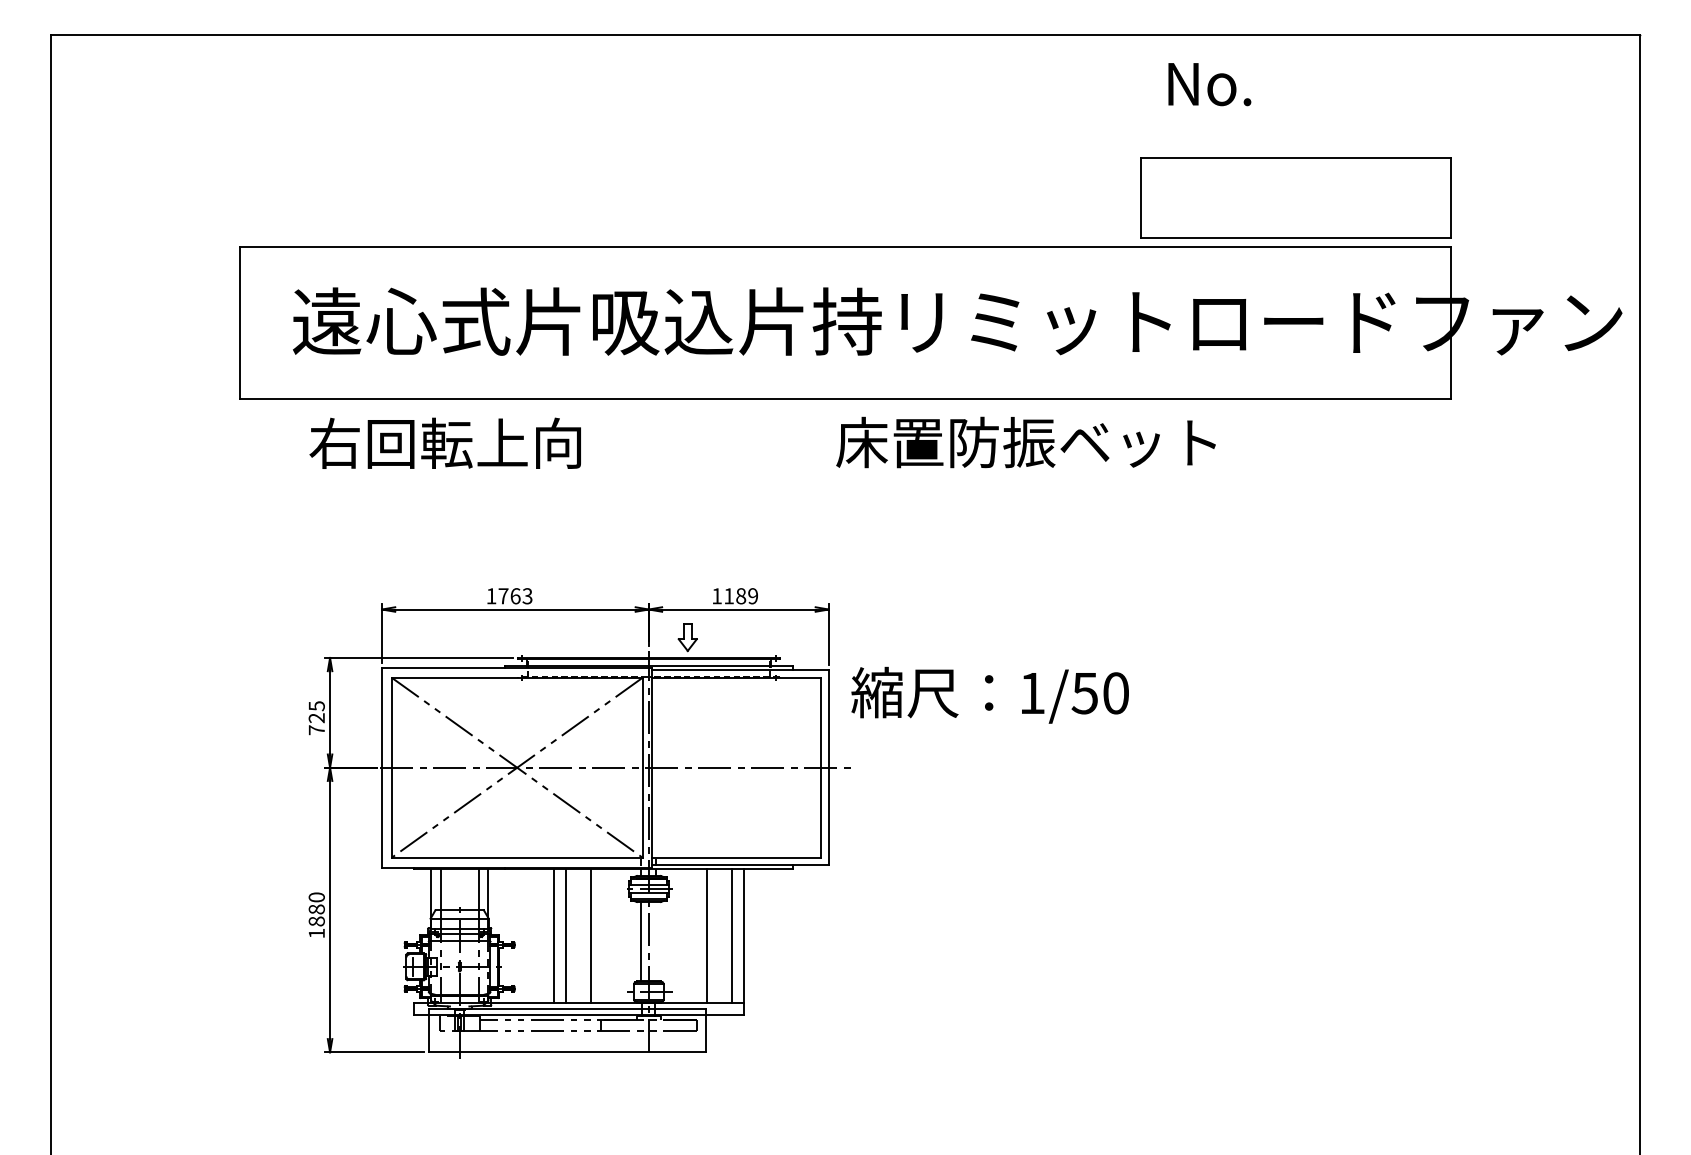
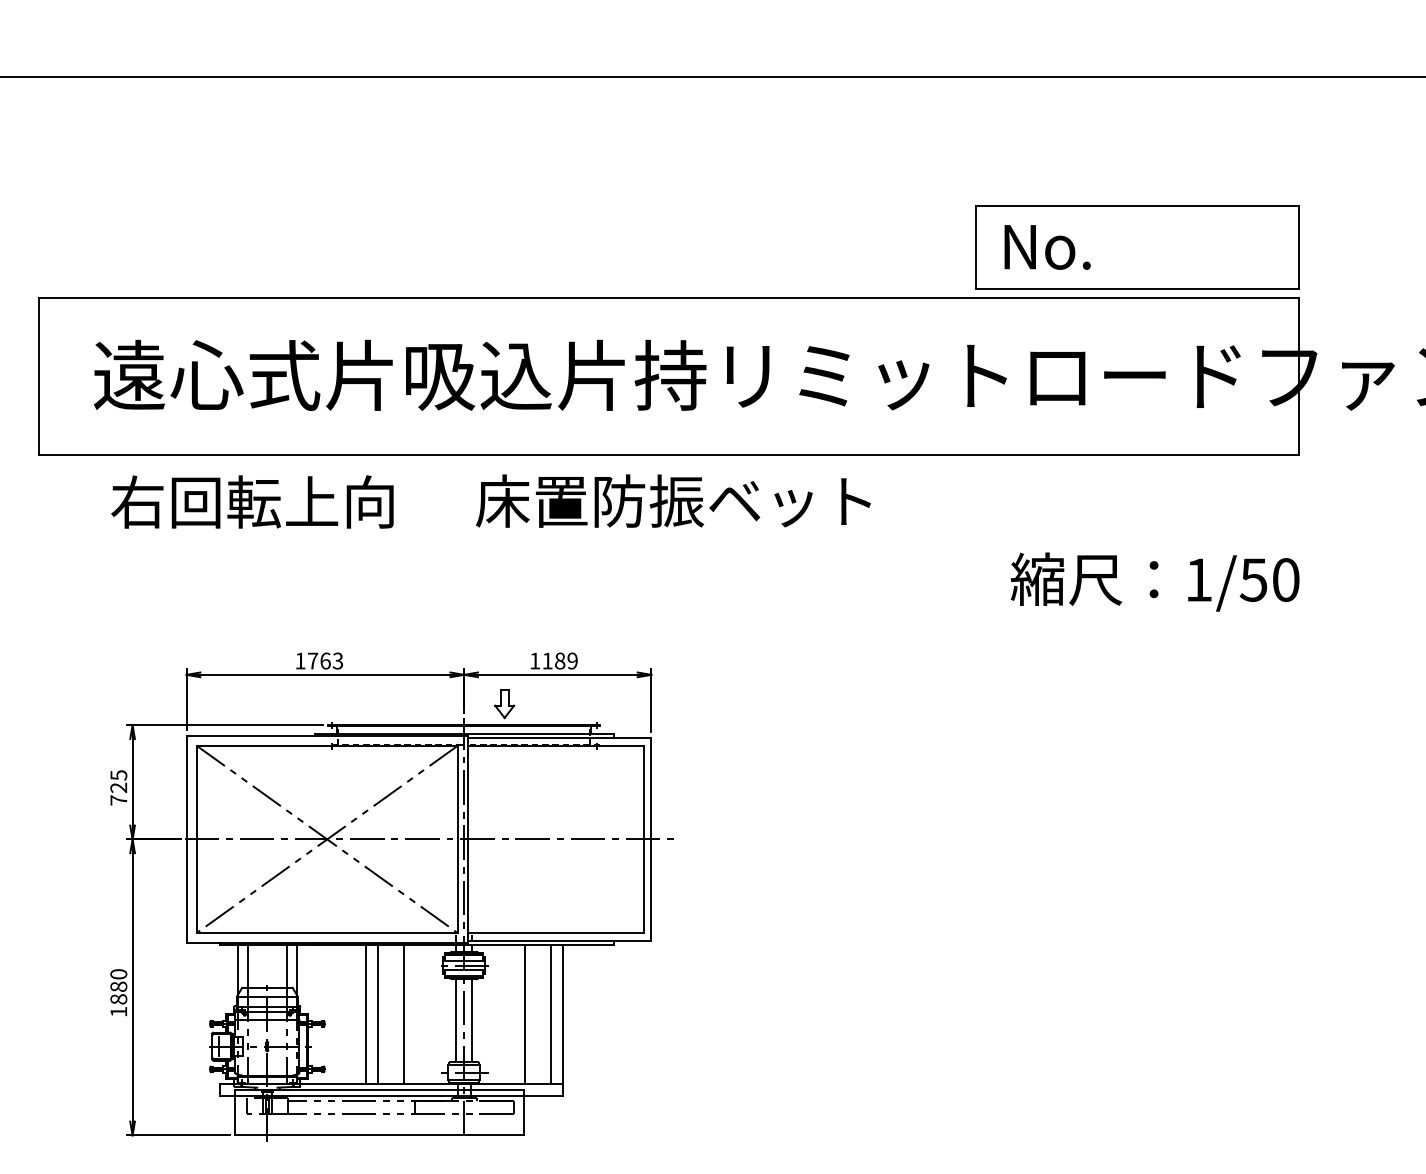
text: (1209, 84) -> (1047, 247), moved
text: (1025, 442) -> (672, 501), moved
text: (989, 694) -> (1154, 581), moved
line: (656, 941) -> (472, 1020), added

